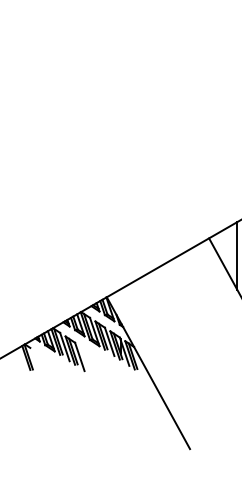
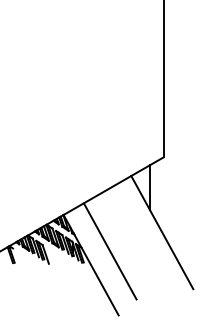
line: (176, 352) -> (109, 251), added

